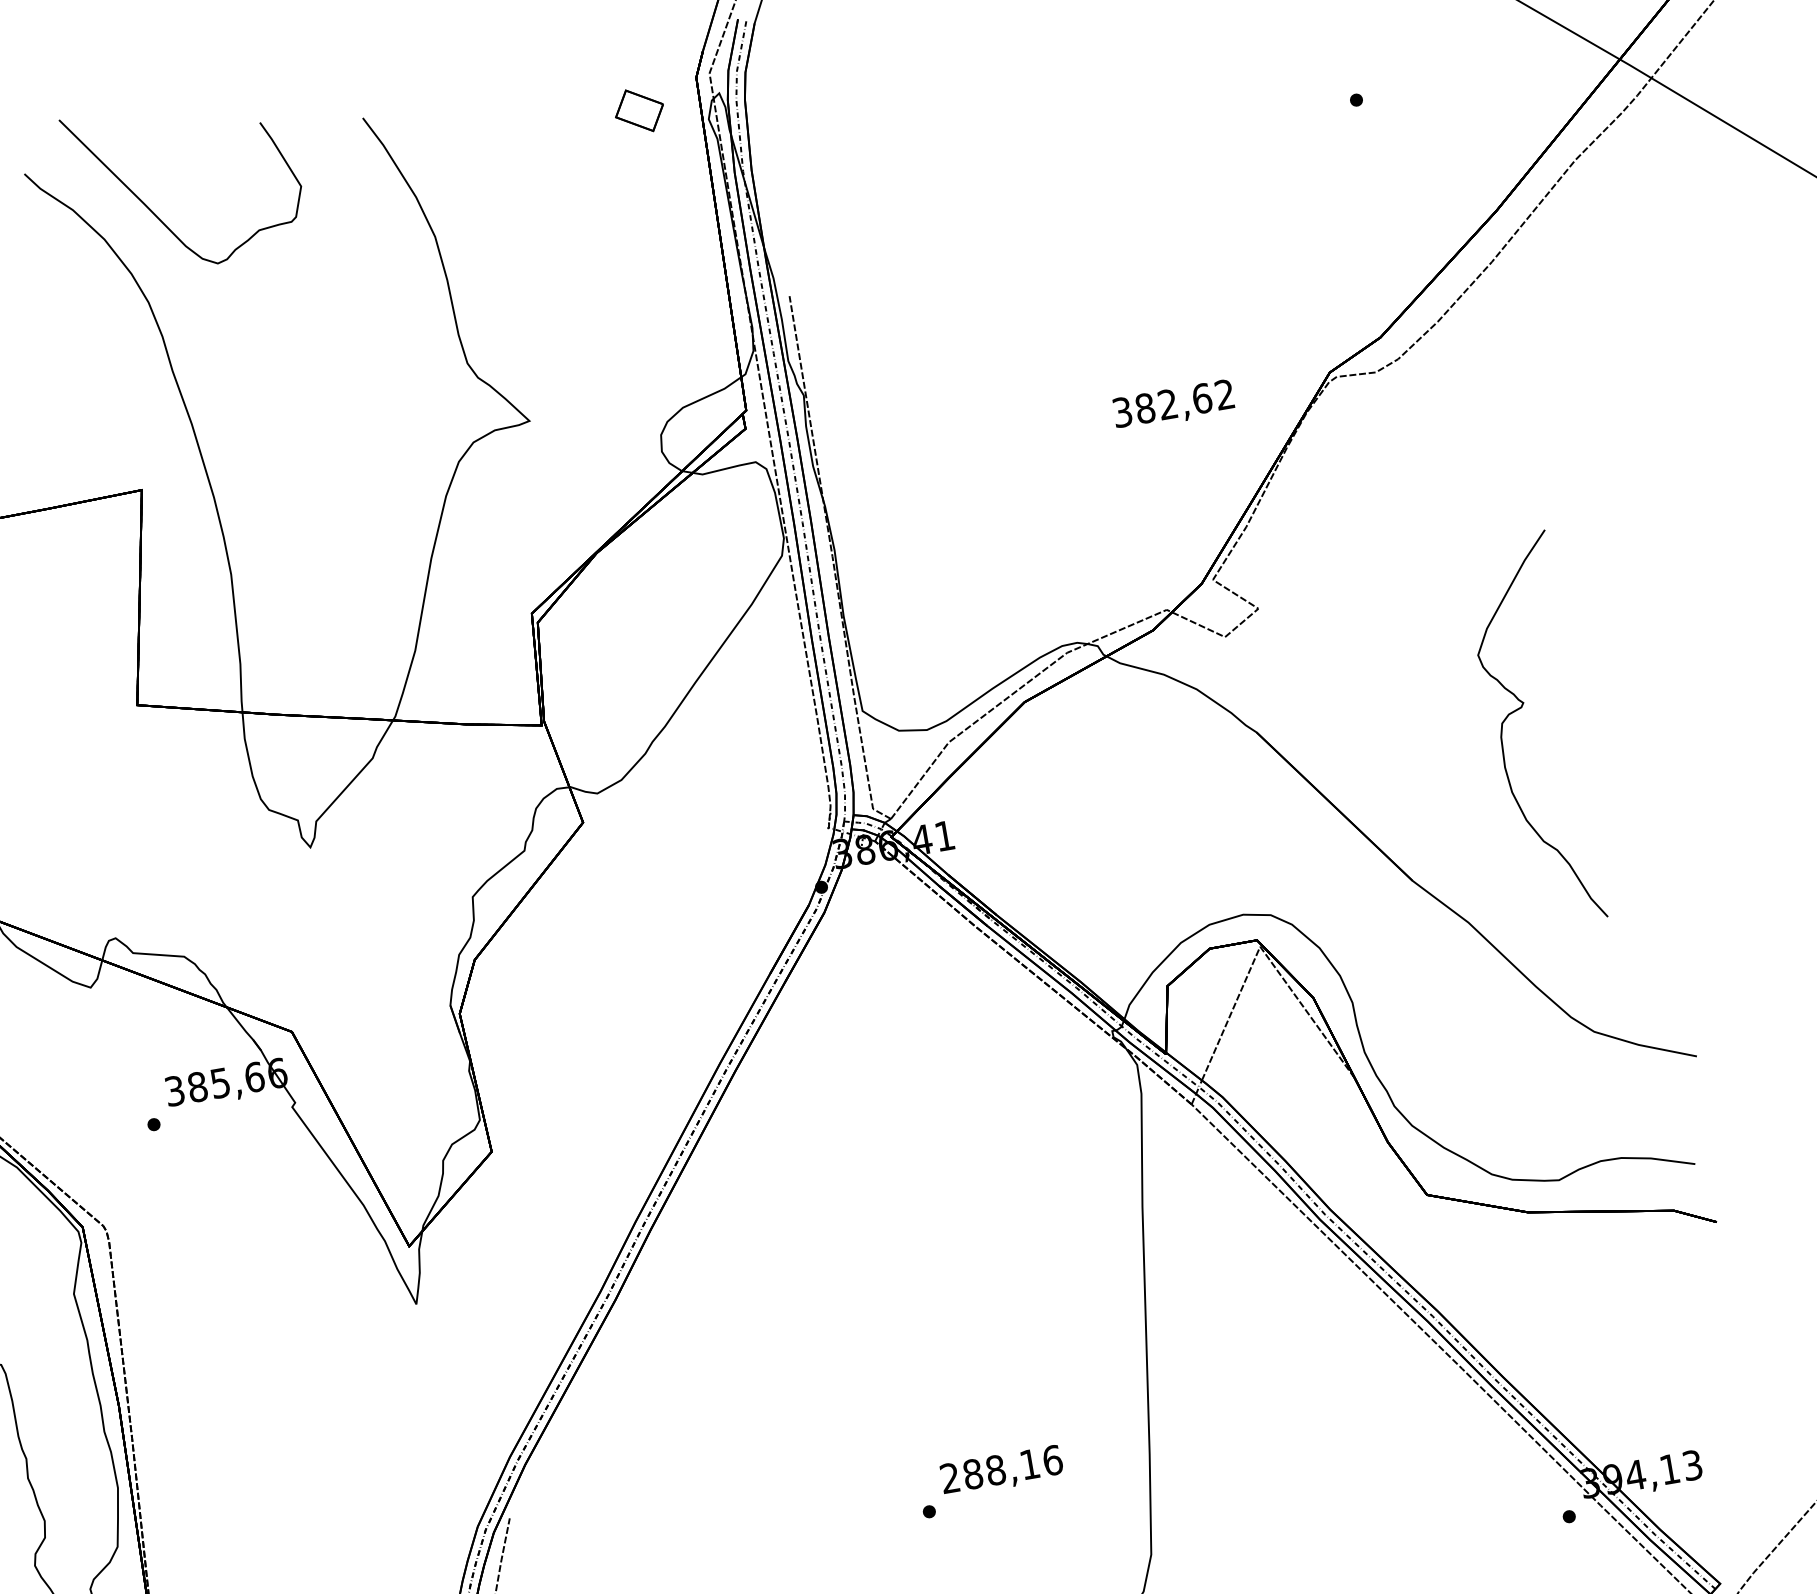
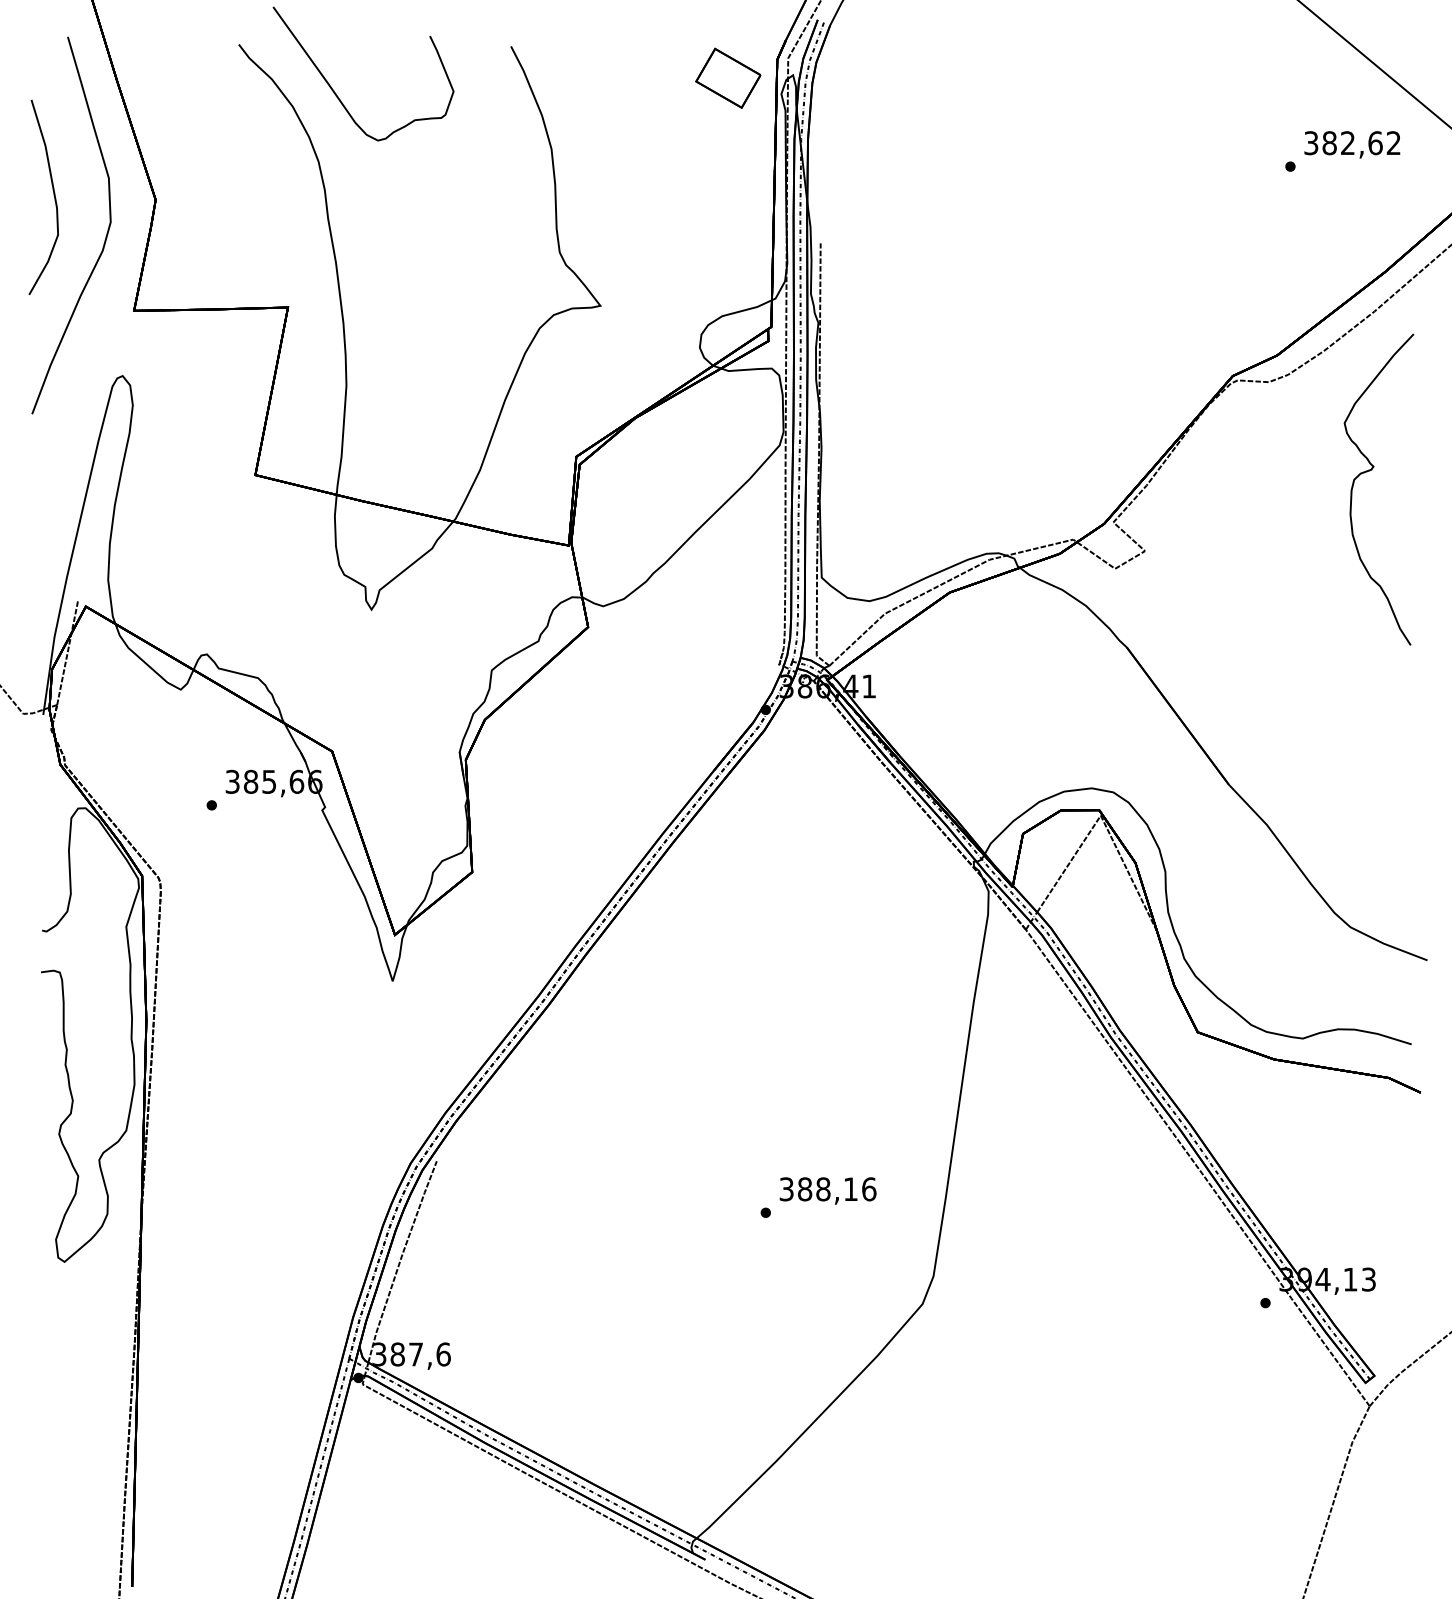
part: (639, 109) -> (728, 77), size x1.67
text: (1173, 405) -> (1352, 144), moved
curve: (1519, 709) -> (1369, 471), moved
text: (950, 1478) -> (786, 1189), 288,16 -> 388,16

